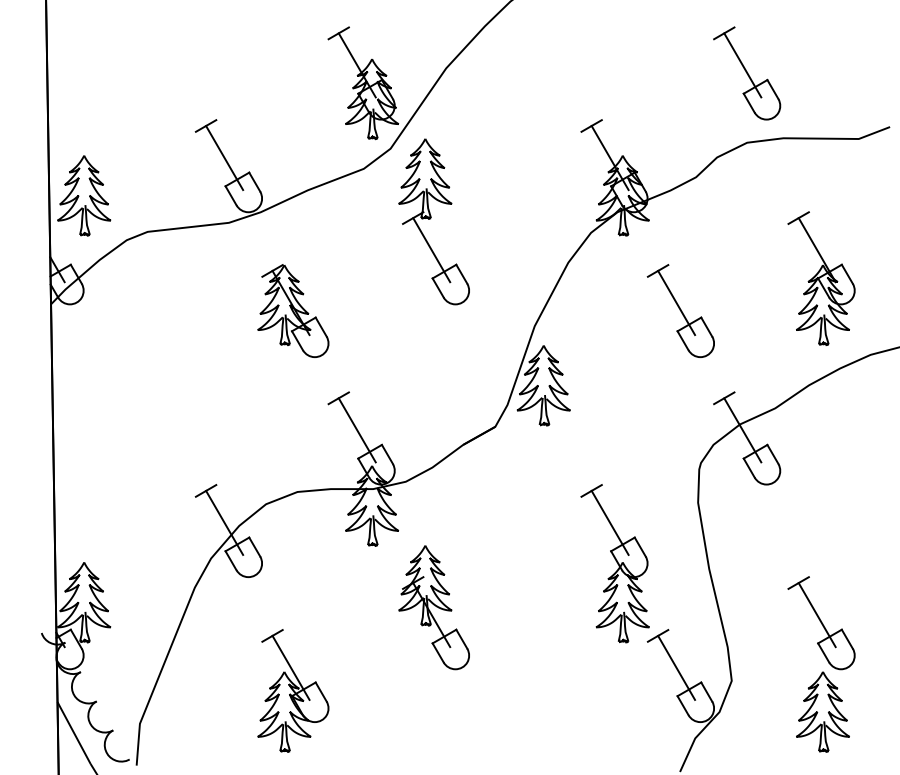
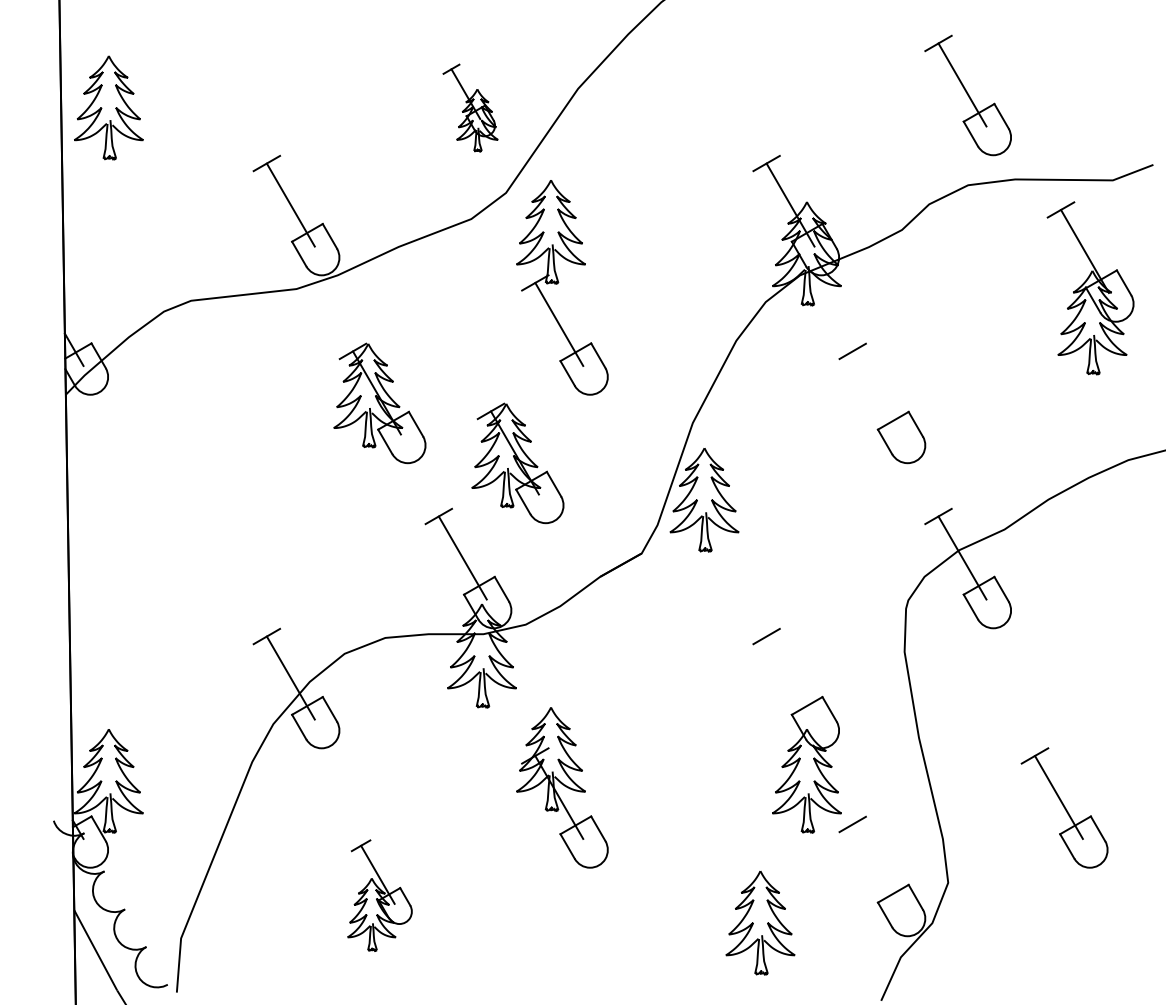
part: (363, 82) -> (470, 107), size x0.6
part: (83, 195) -> (108, 107), moved
part: (821, 278) -> (1090, 288), moved
line: (676, 302) -> (876, 392), removed
part: (399, 357) -> (517, 463), added
line: (610, 522) -> (790, 677), removed
line: (676, 667) -> (876, 865), removed
part: (292, 690) -> (379, 895), size x0.7
part: (823, 712) -> (760, 923), moved

